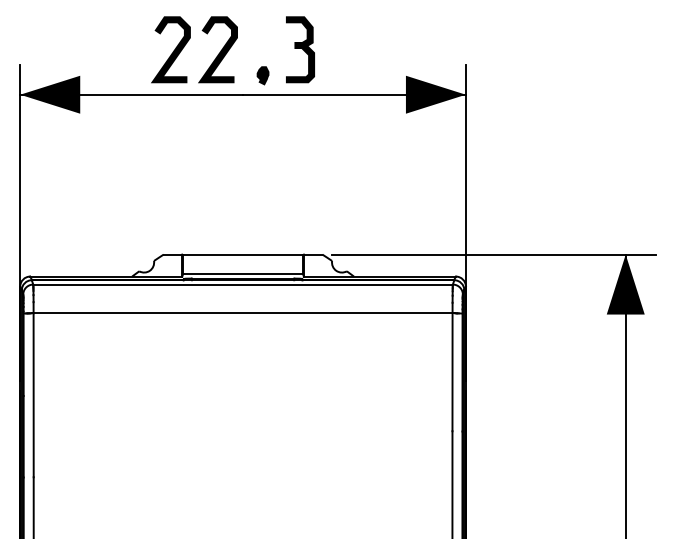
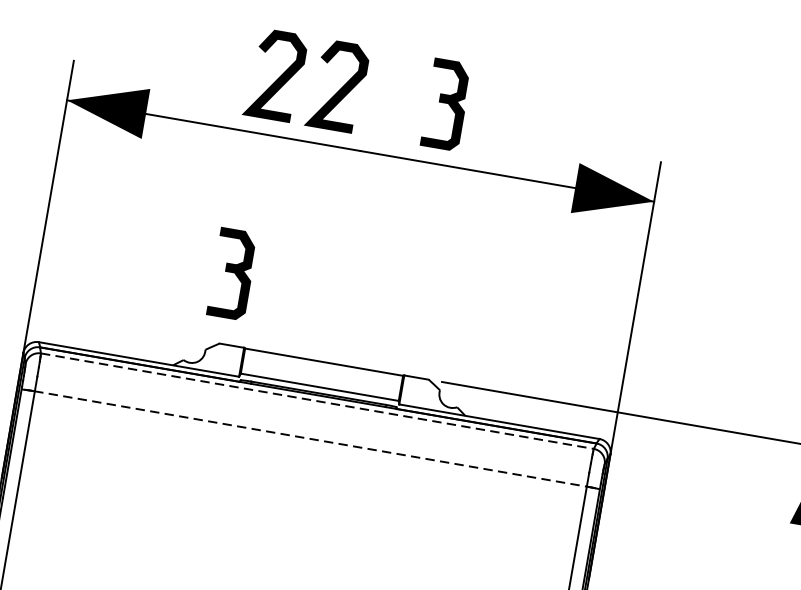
part: (262, 75) -> (390, 130), removed
part: (164, 201) -> (232, 273), added
line: (243, 284) -> (317, 401), solid -> dashed
line: (242, 313) -> (310, 439), solid -> dashed

